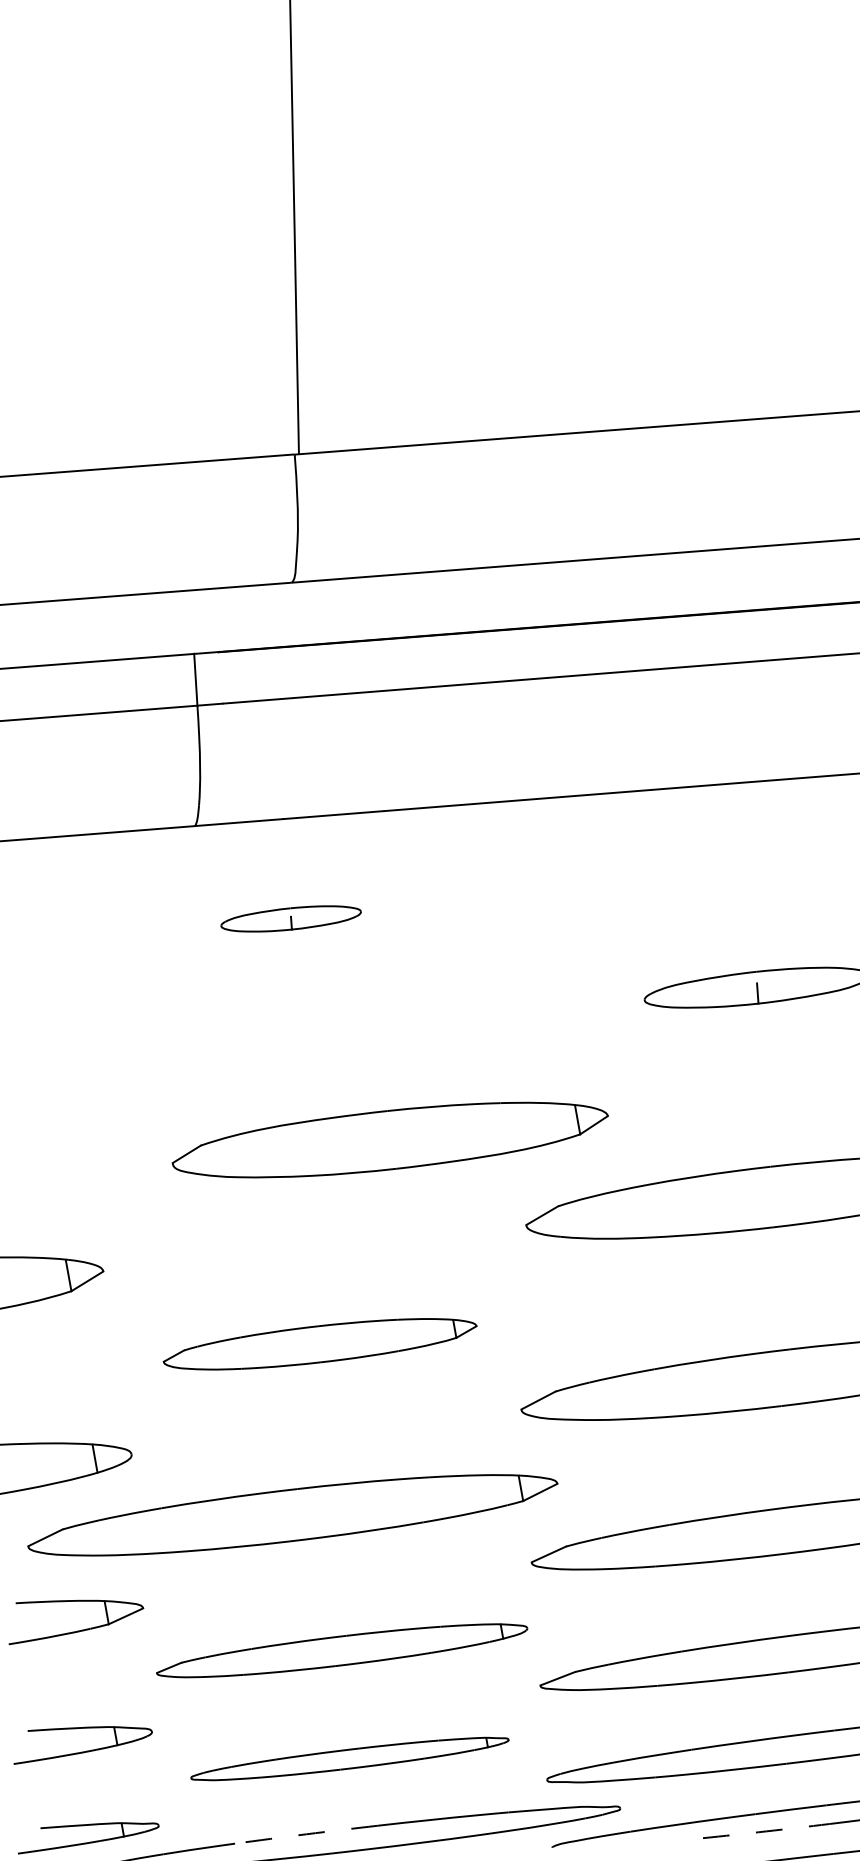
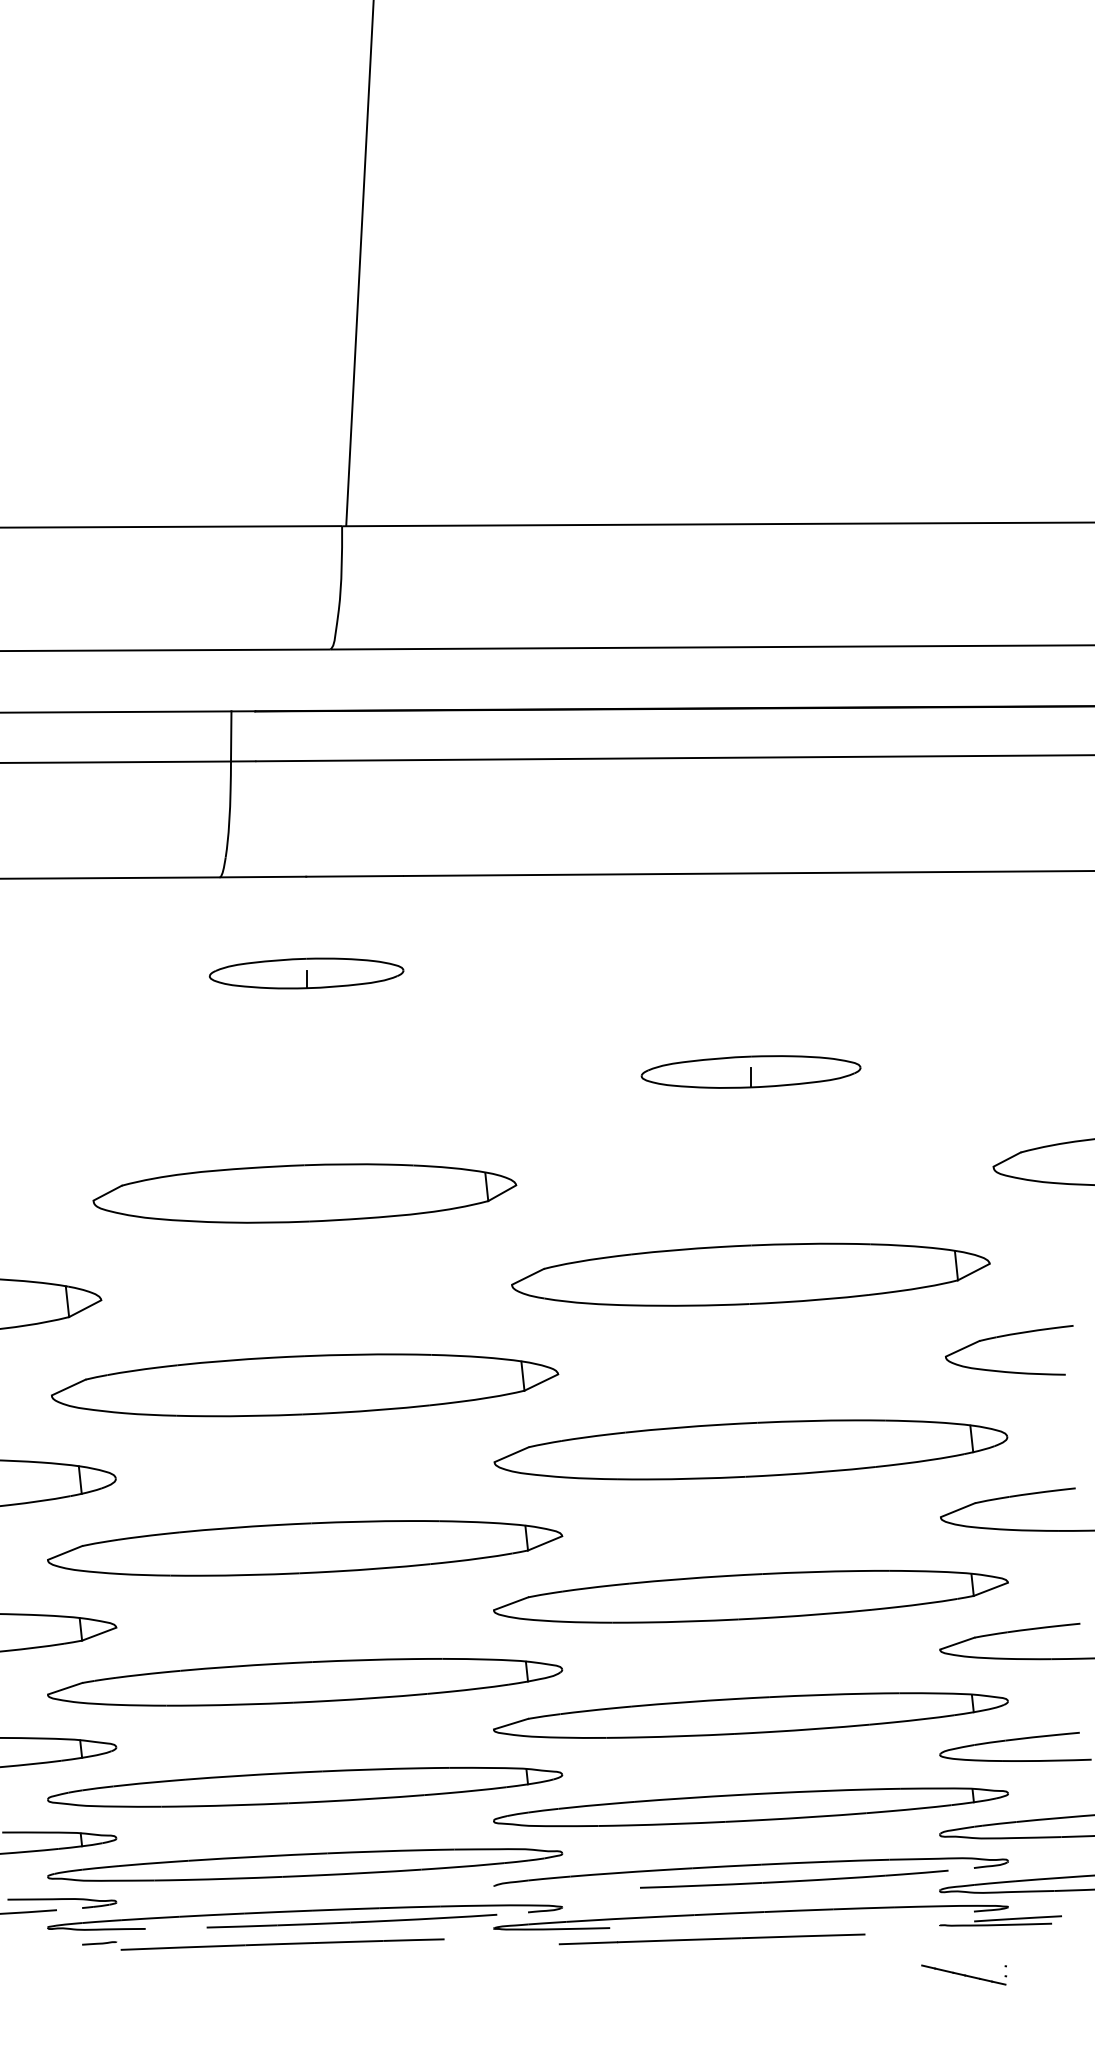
part: (291, 918) -> (306, 973), size x1.43
part: (389, 1140) -> (304, 1193), moved
part: (320, 1344) -> (305, 1385), size x1.67
part: (293, 1515) -> (305, 1548), moved
part: (342, 1650) -> (305, 1682), size x1.43
part: (350, 1758) -> (305, 1786), size x1.67
arc: (766, 1831) -> (701, 1885), dashed -> solid
arc: (306, 1834) -> (258, 1856), dashed -> solid

